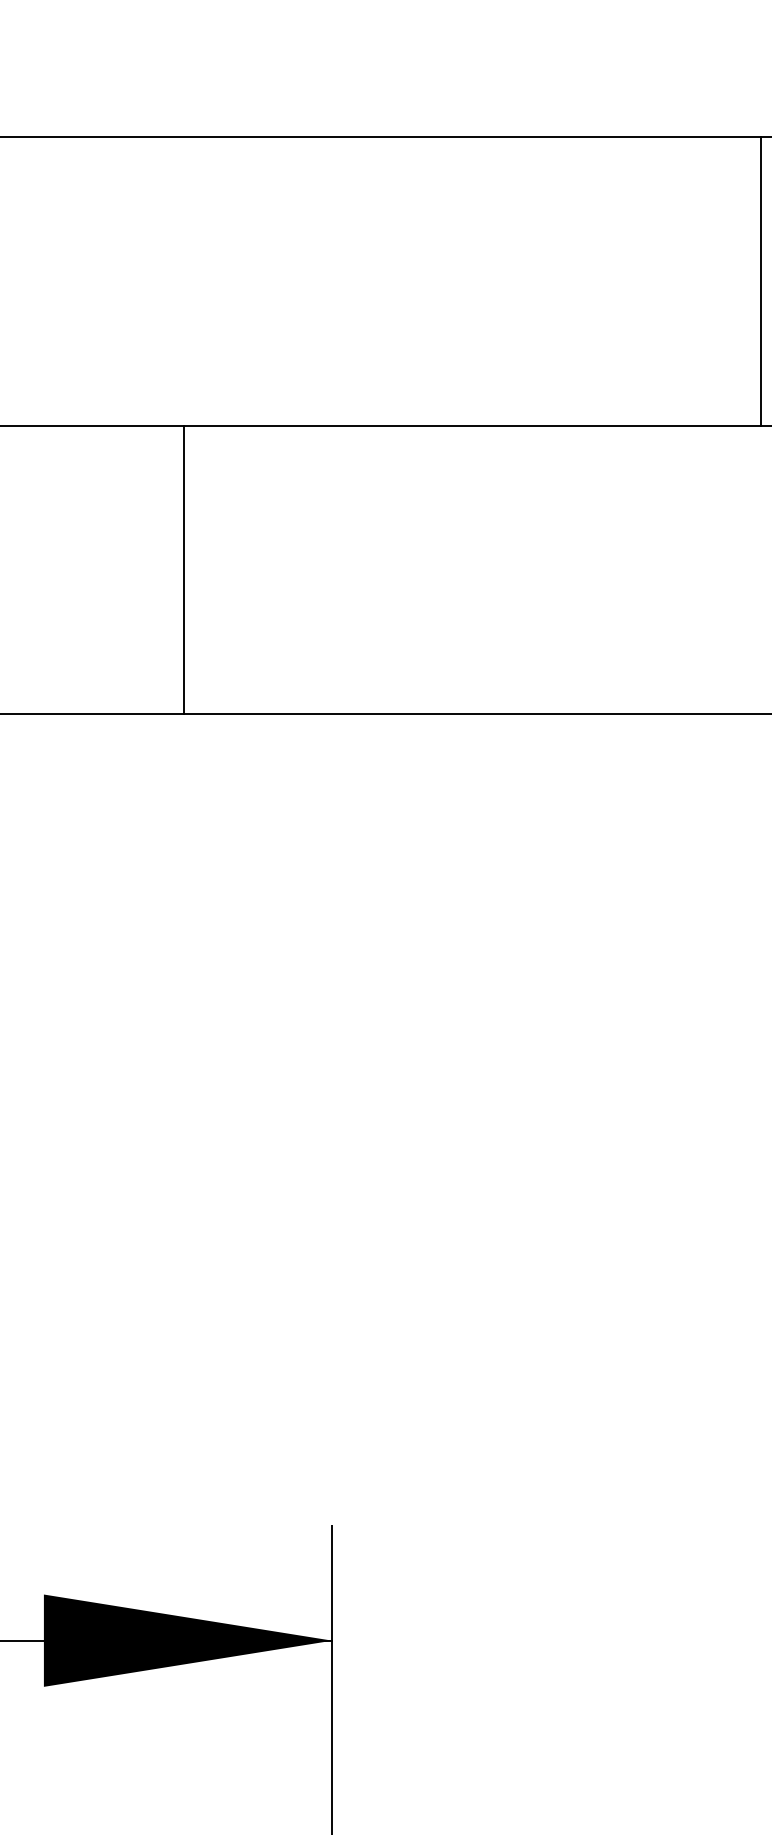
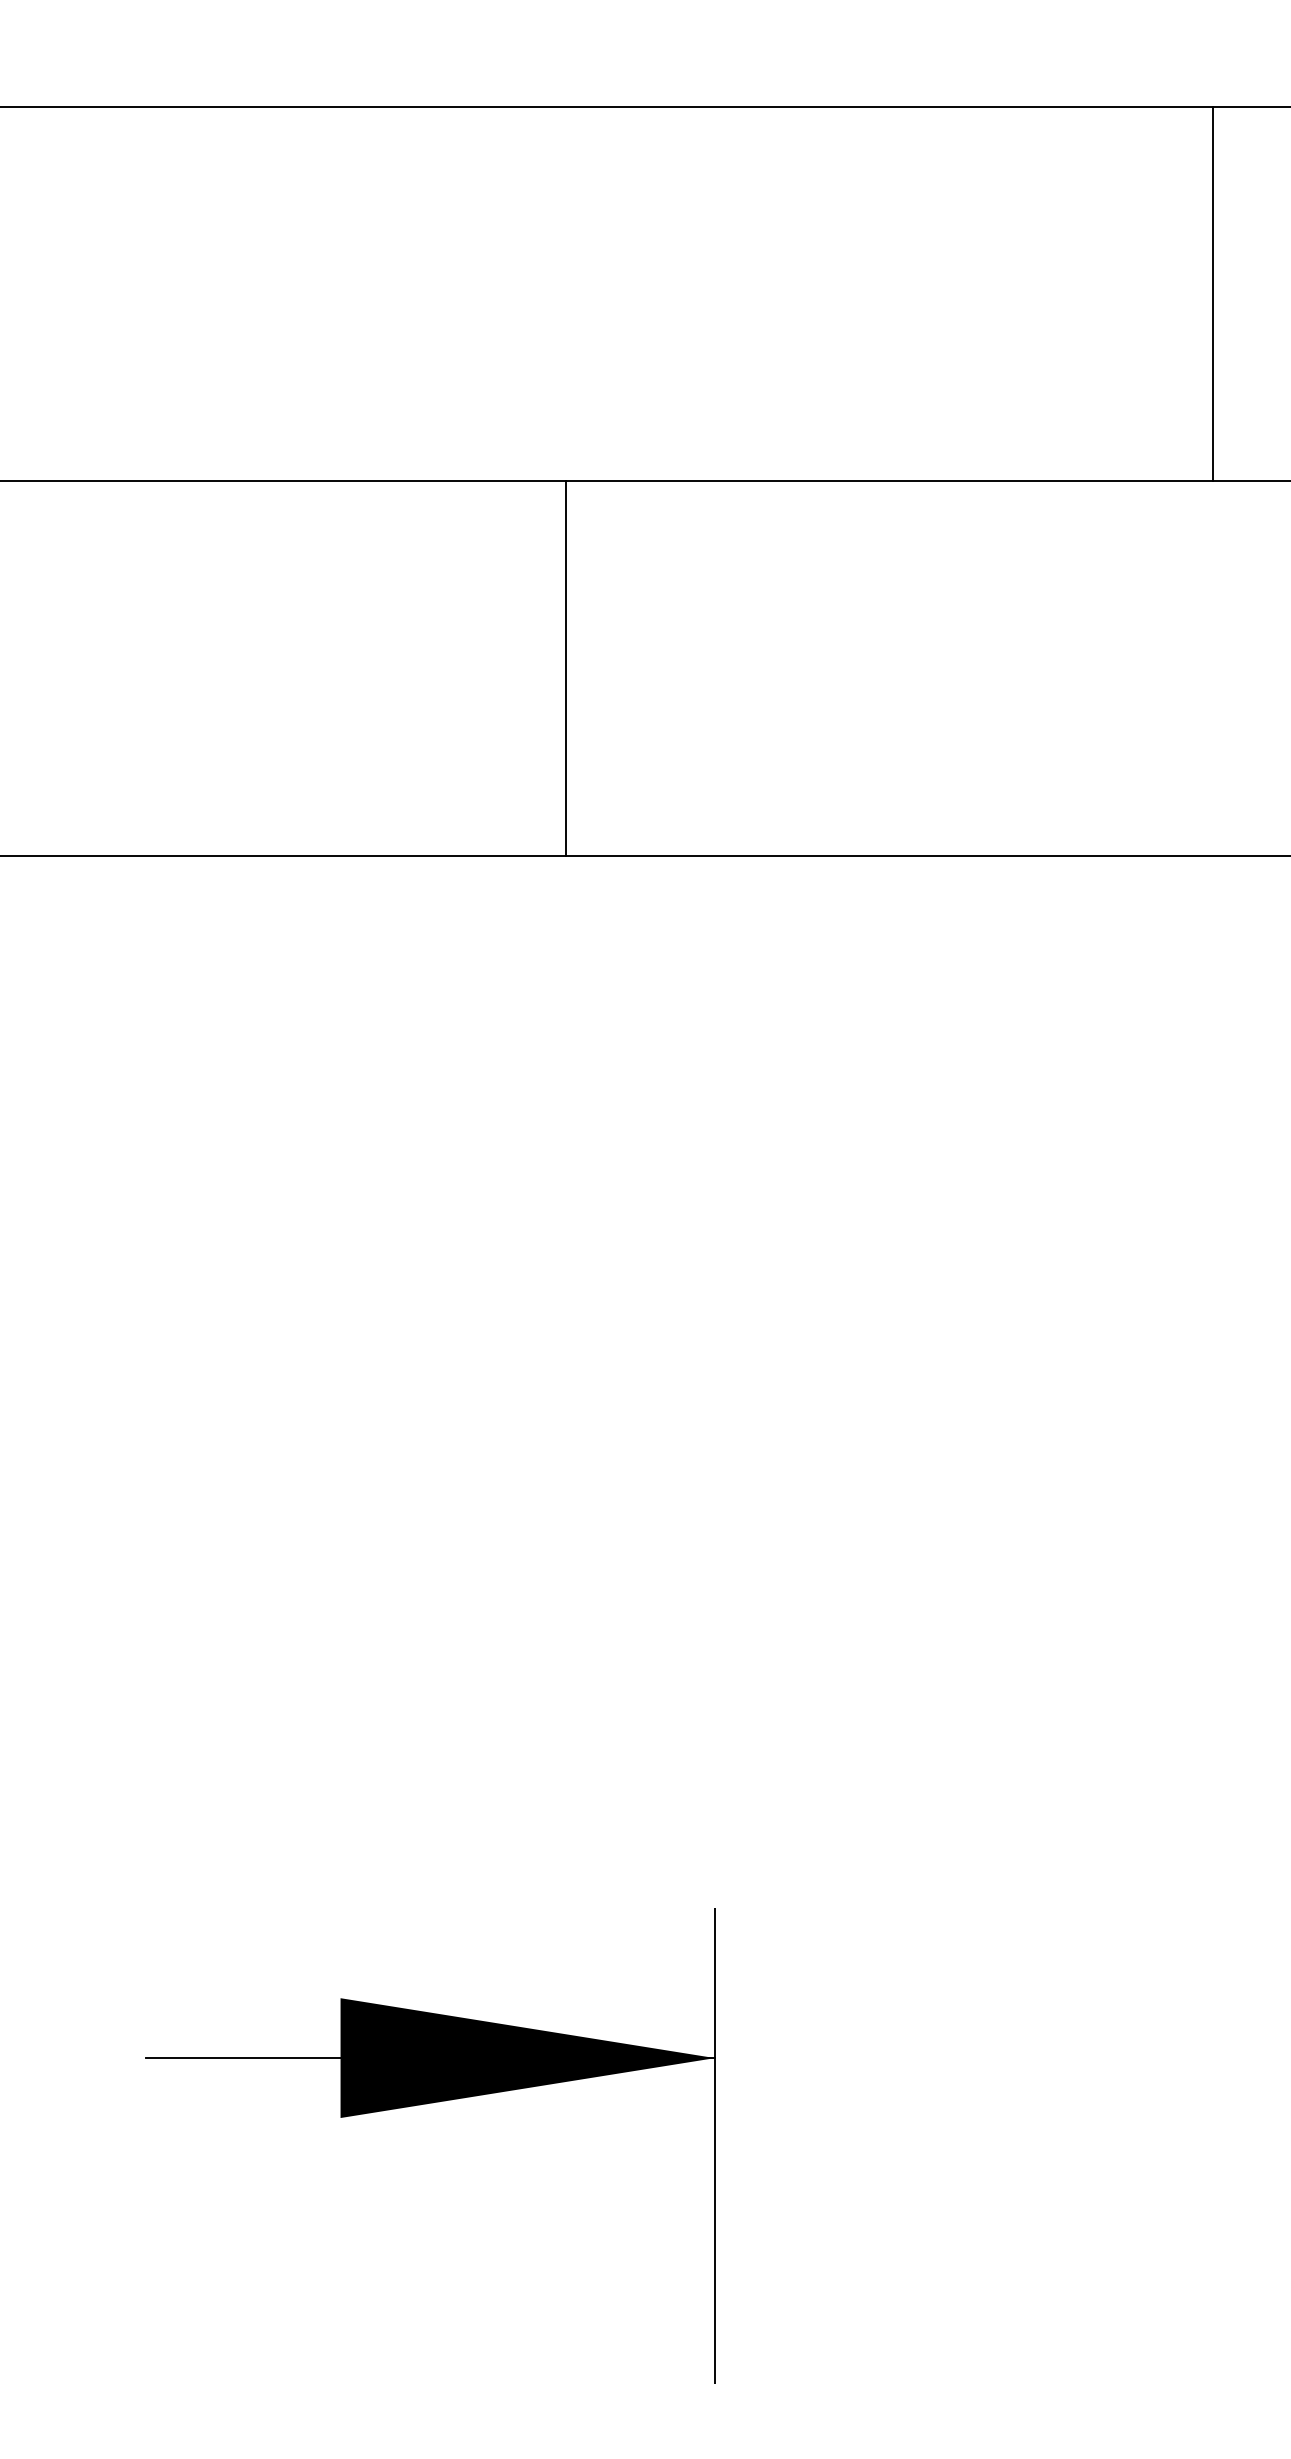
line: (761, 281) -> (1213, 293), moved
line: (184, 569) -> (566, 668), moved

